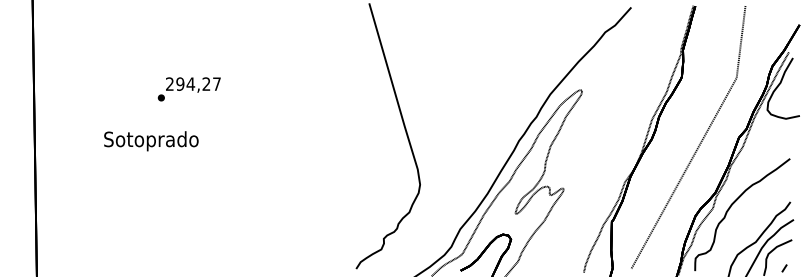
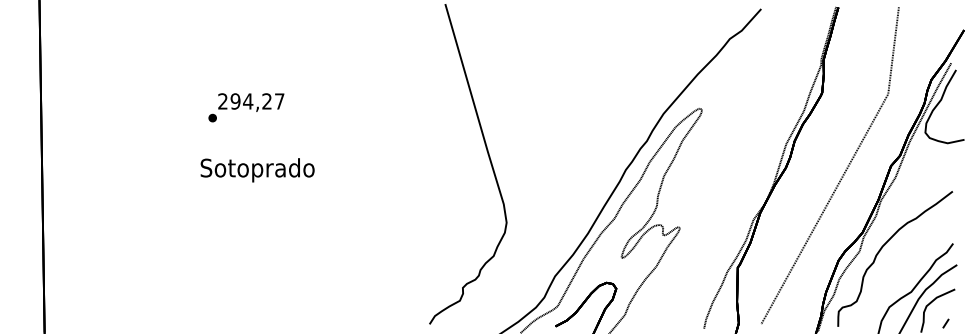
text: (189, 89) -> (246, 107), moved
text: (151, 141) -> (257, 170), moved

